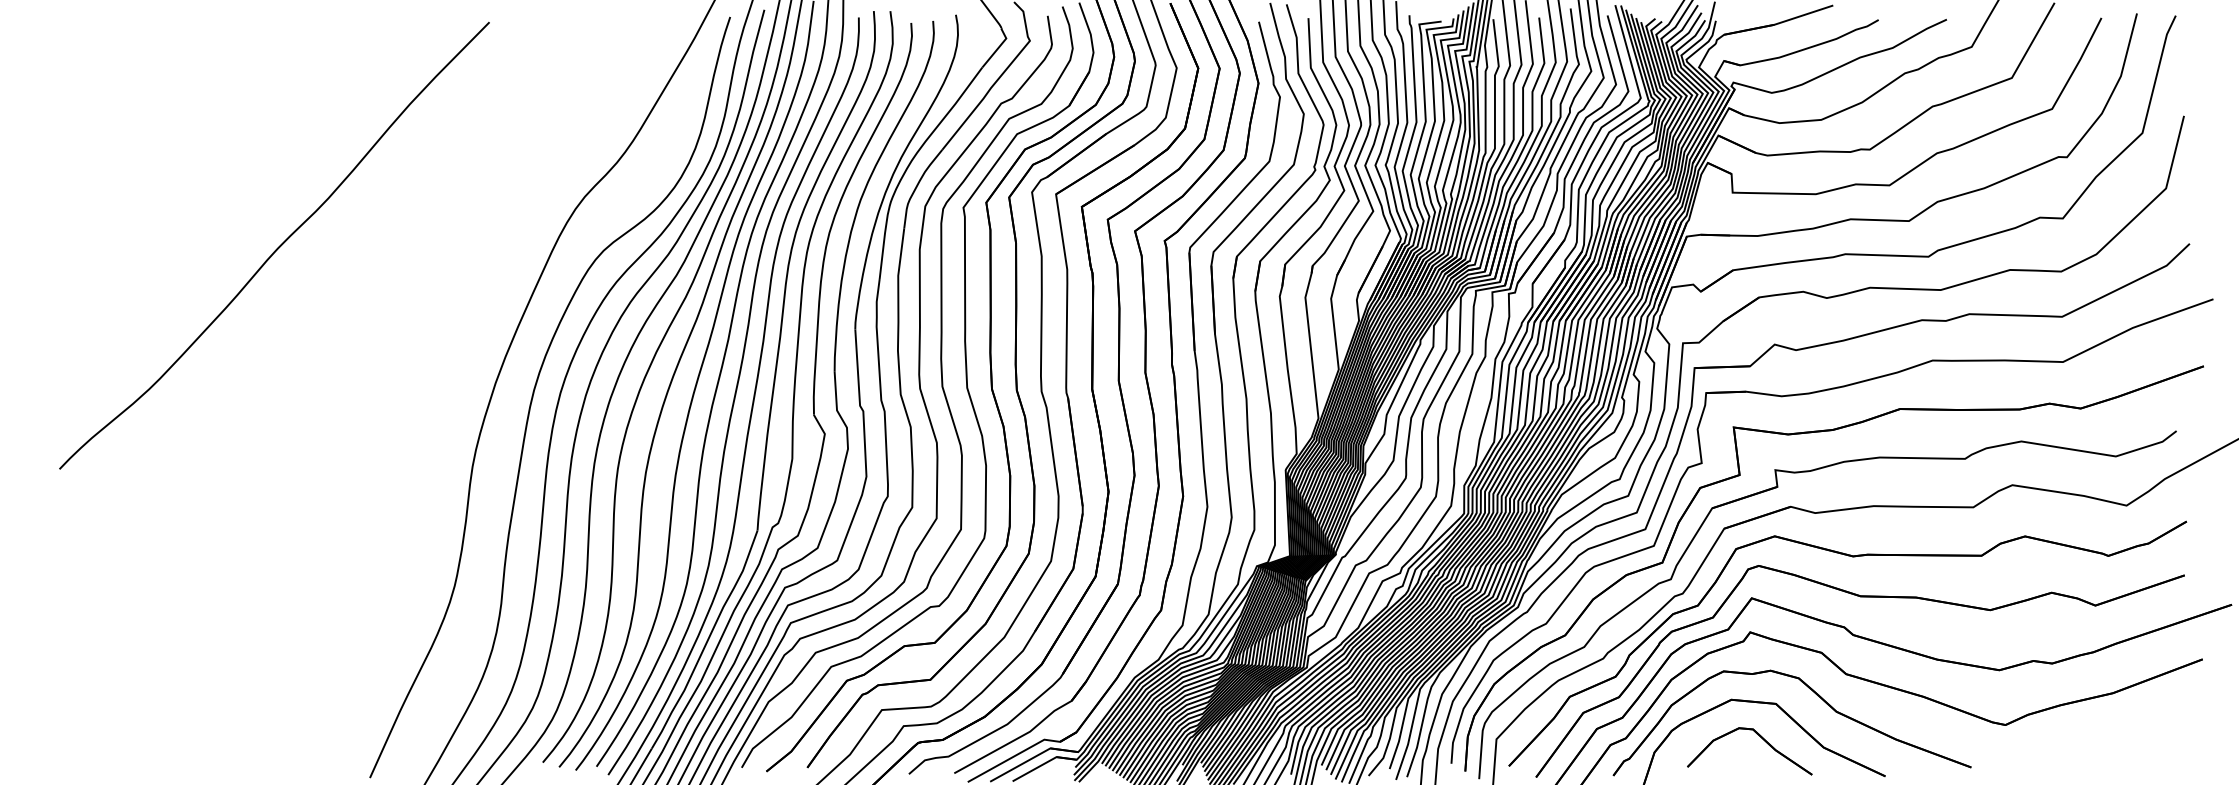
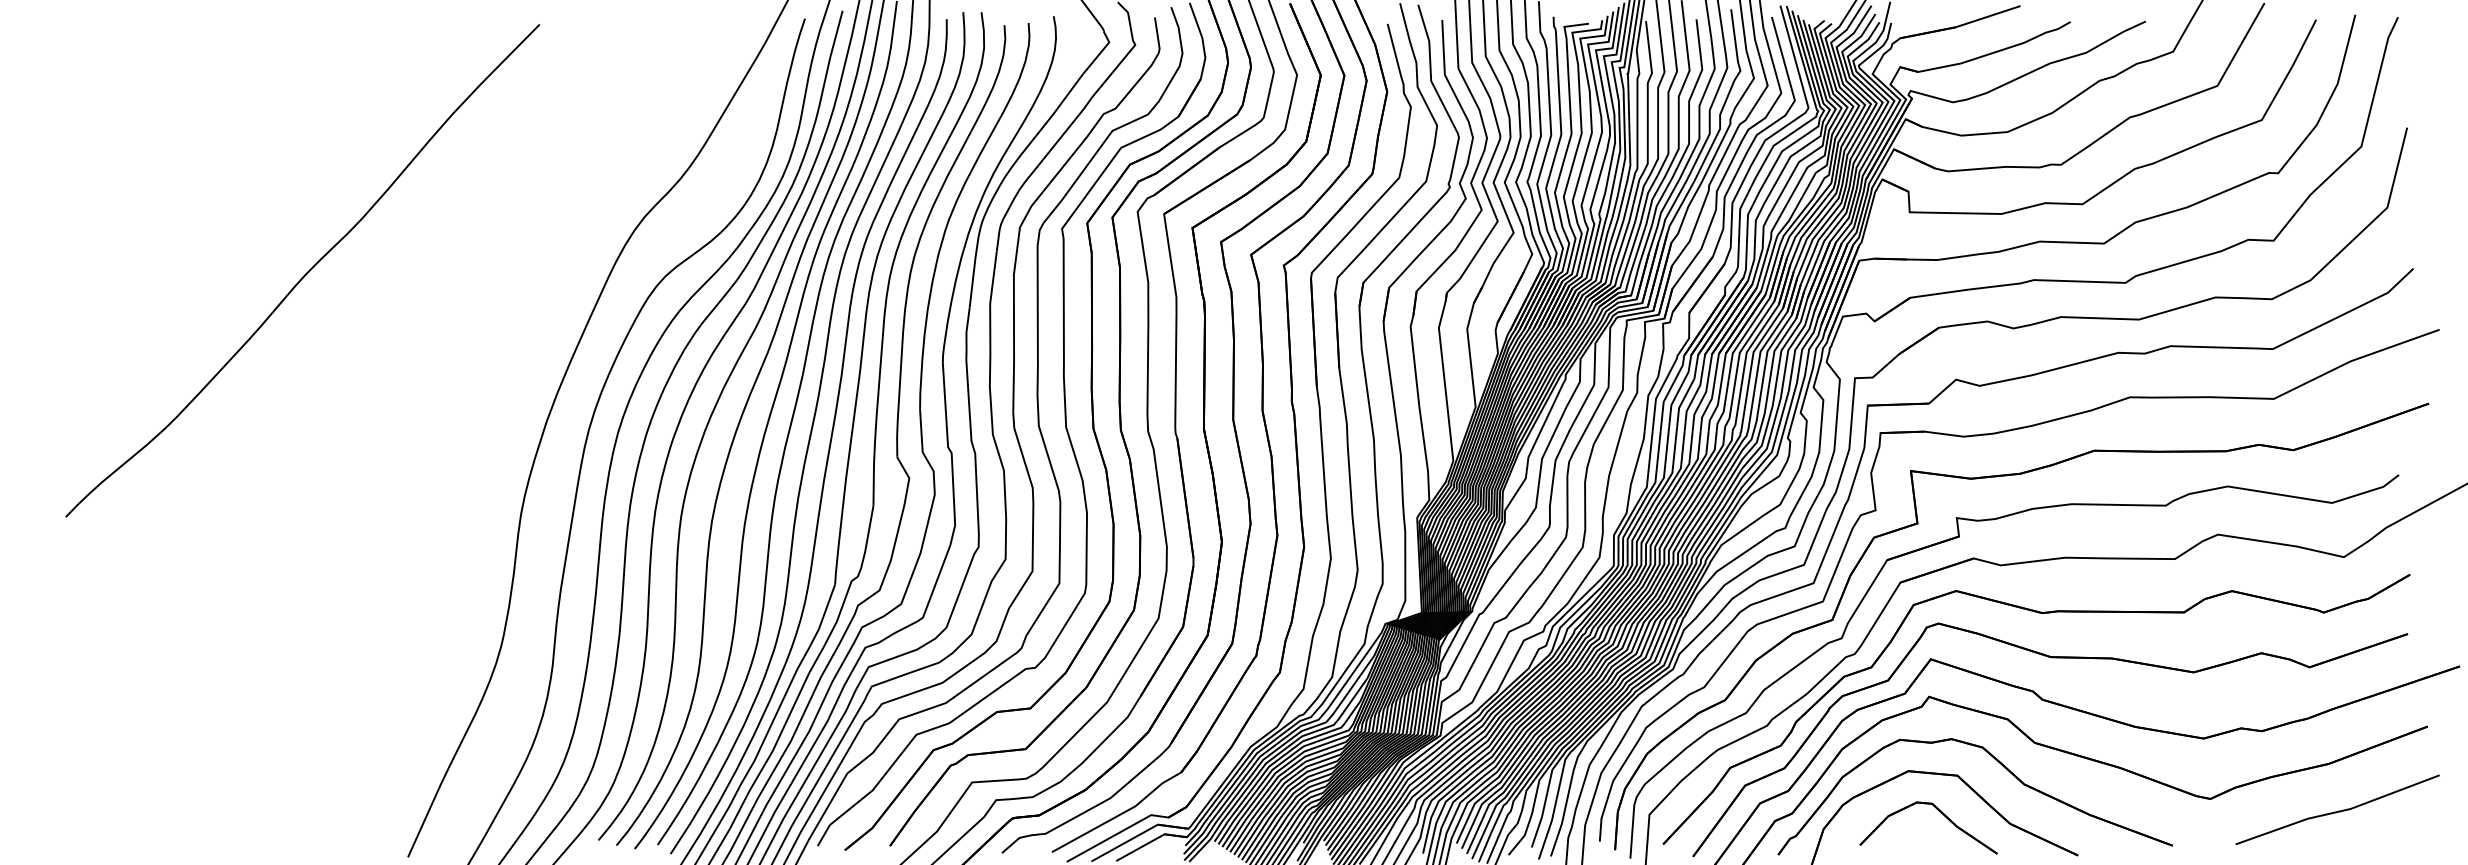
line: (2121, 735) -> (2338, 810), added

